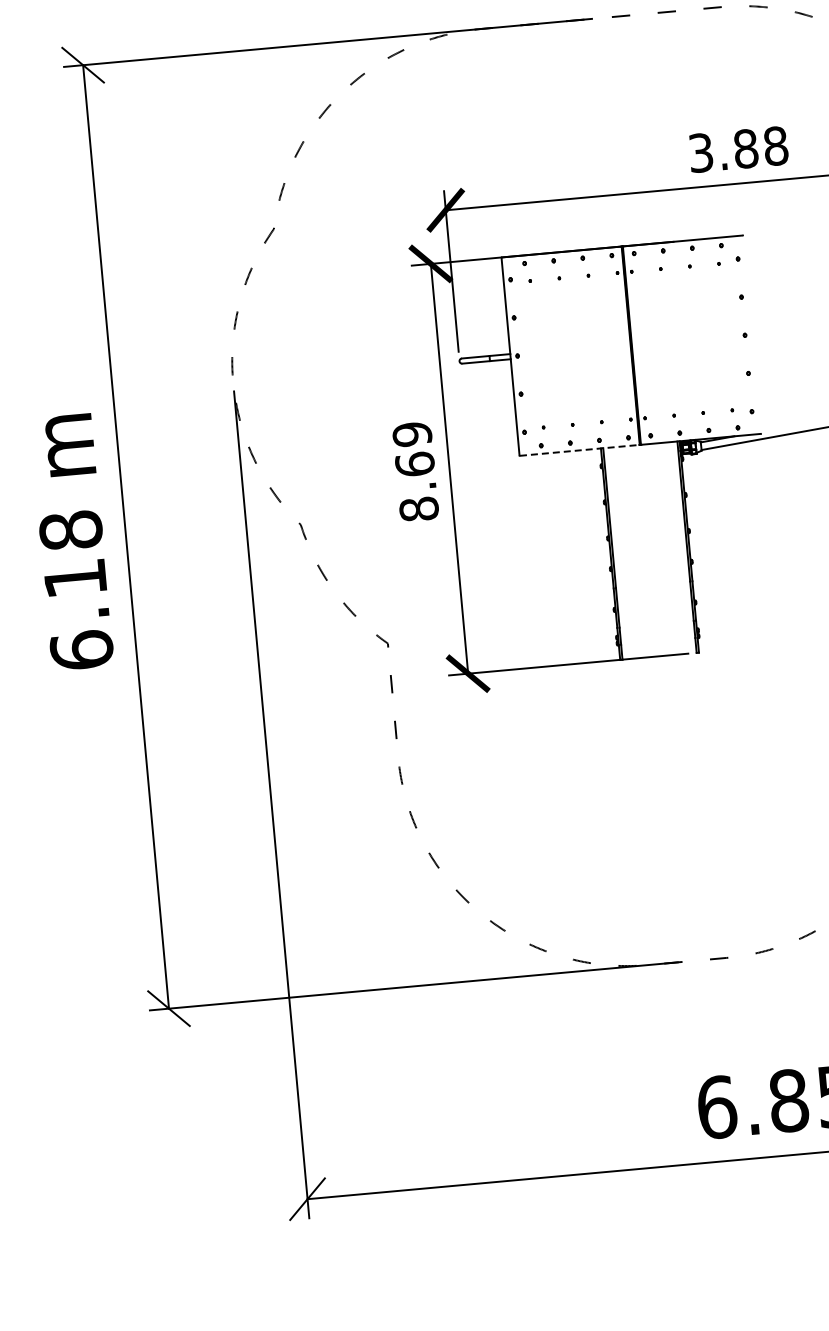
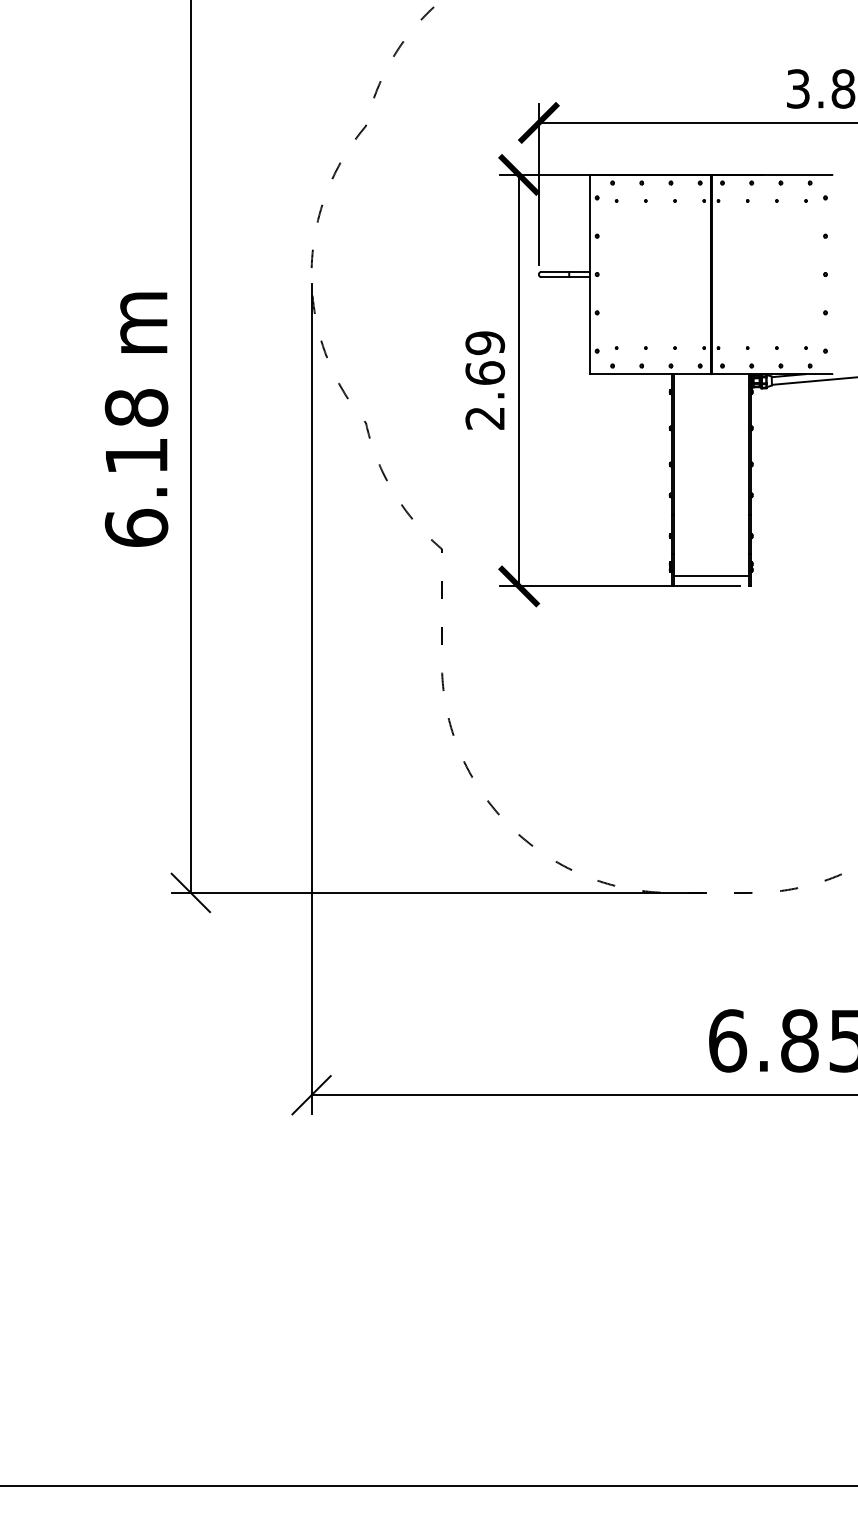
line: (579, 450) -> (650, 374), dashed -> solid
text: (419, 508) -> (485, 417), 8.69 -> 2.69
line: (658, 646) -> (711, 576), added

